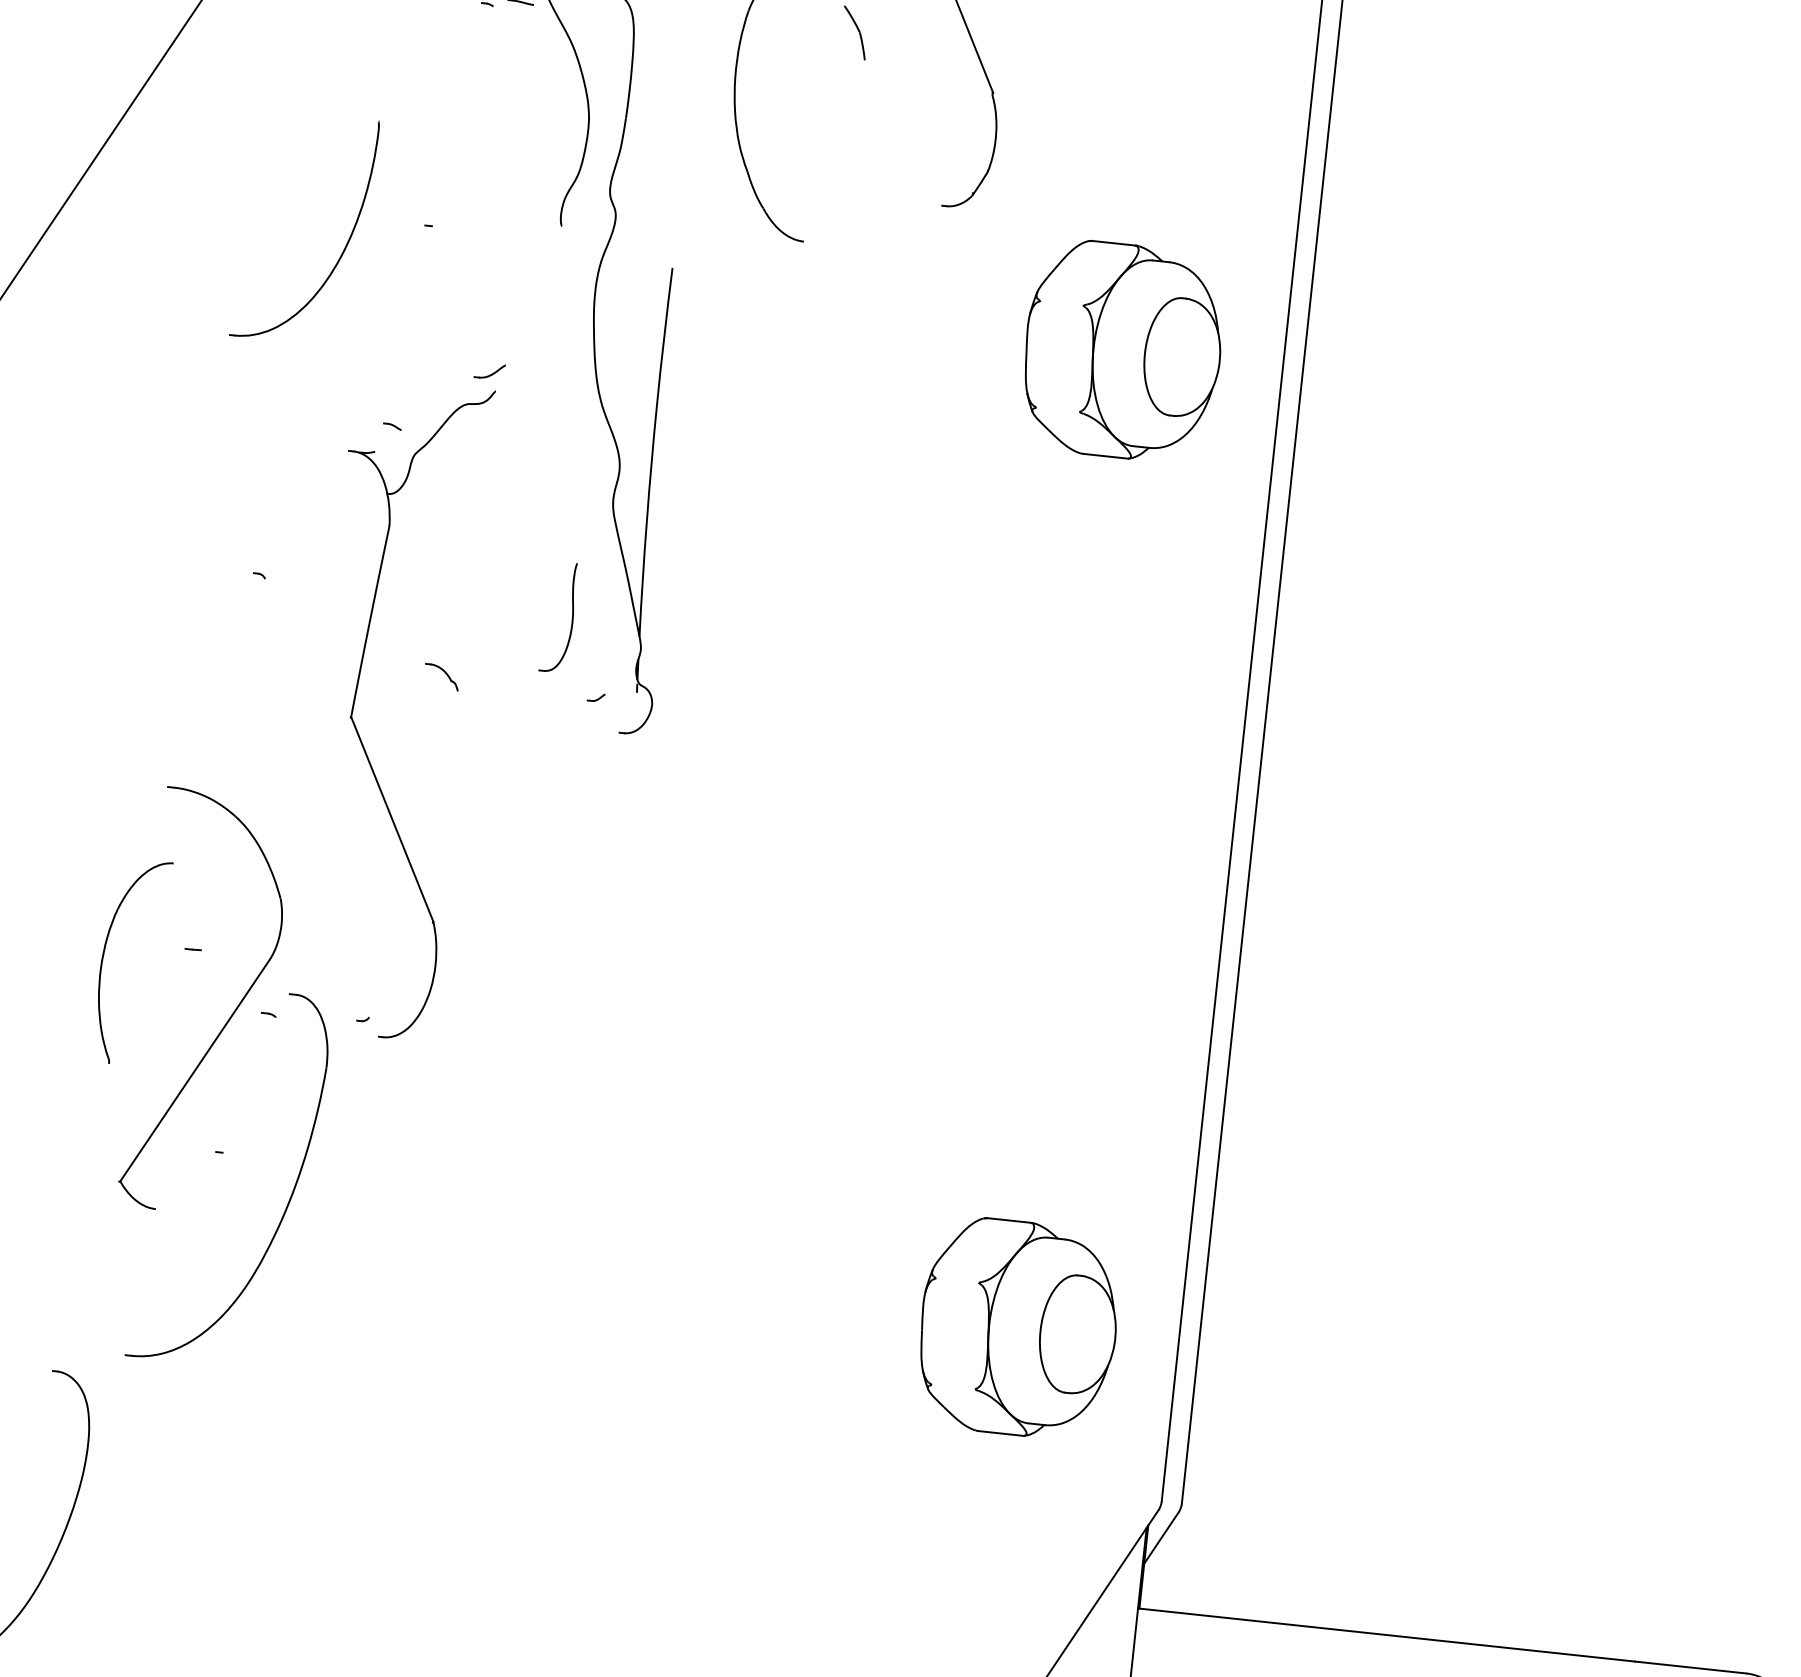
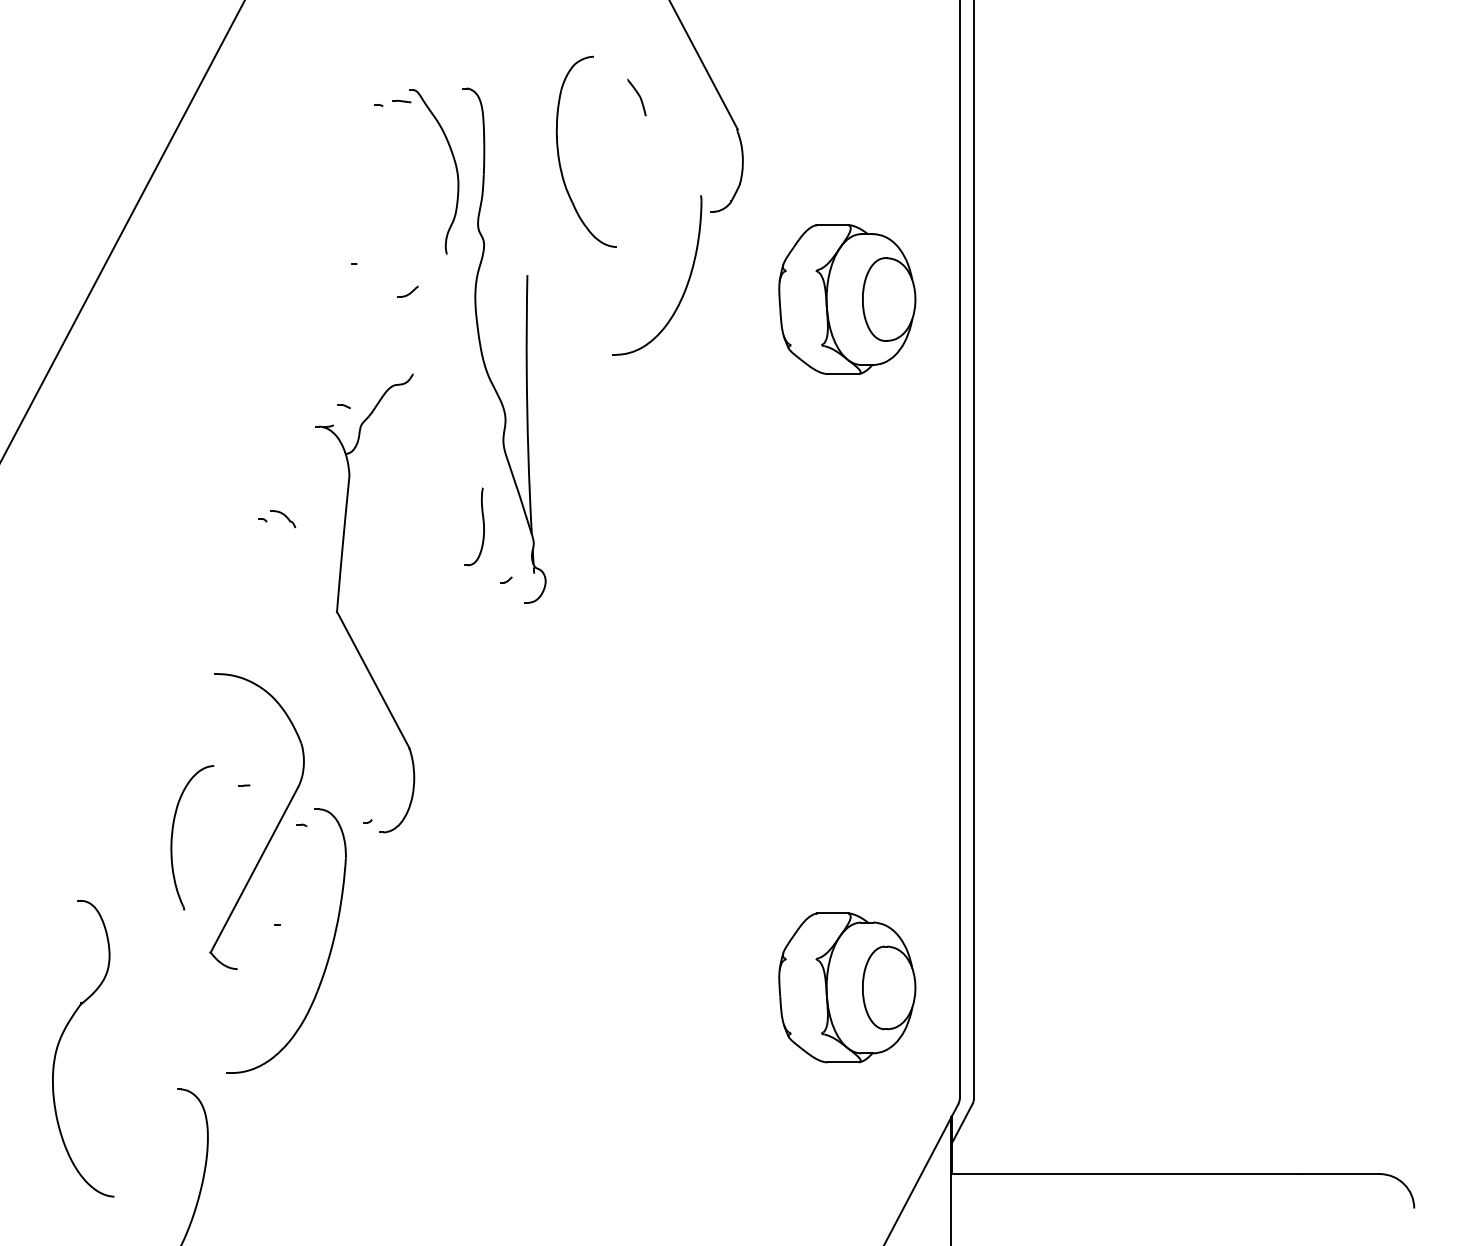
part: (344, 244) -> (686, 283), moved
part: (489, 370) -> (407, 291), moved
part: (442, 677) -> (283, 519), moved
part: (105, 953) -> (173, 833), moved

